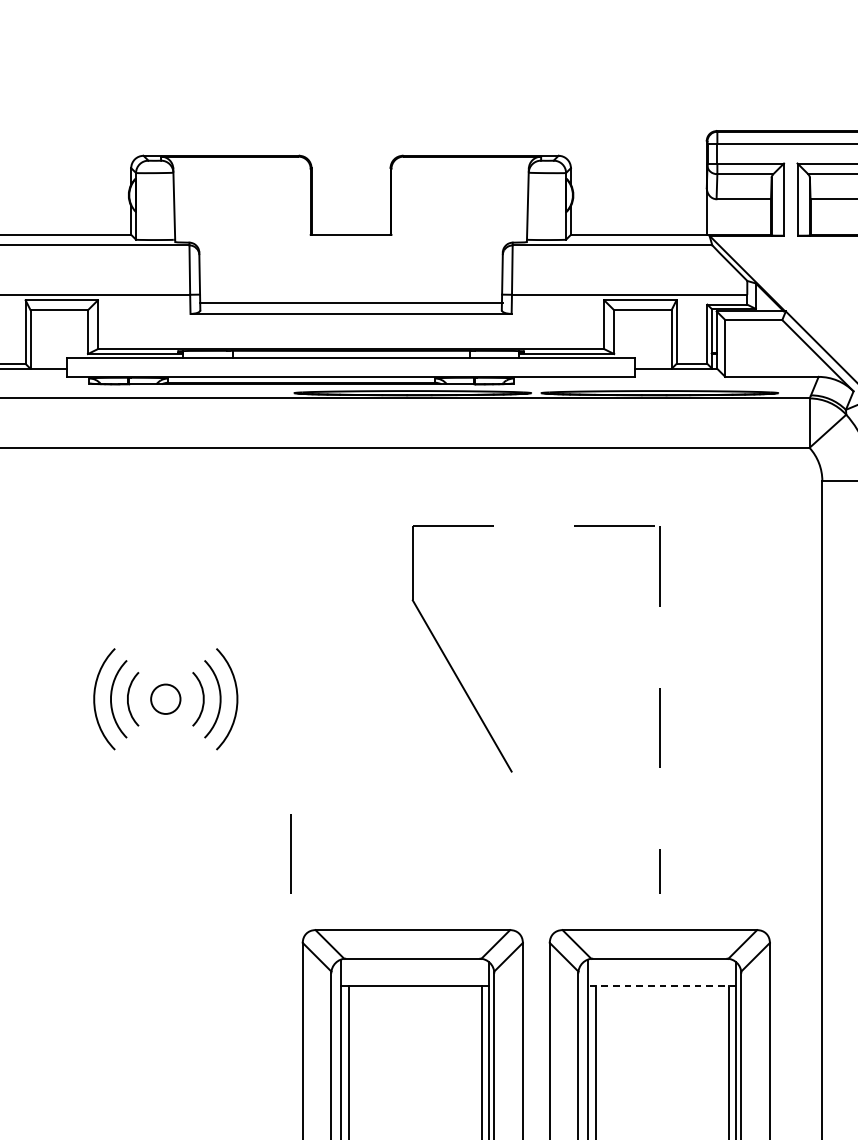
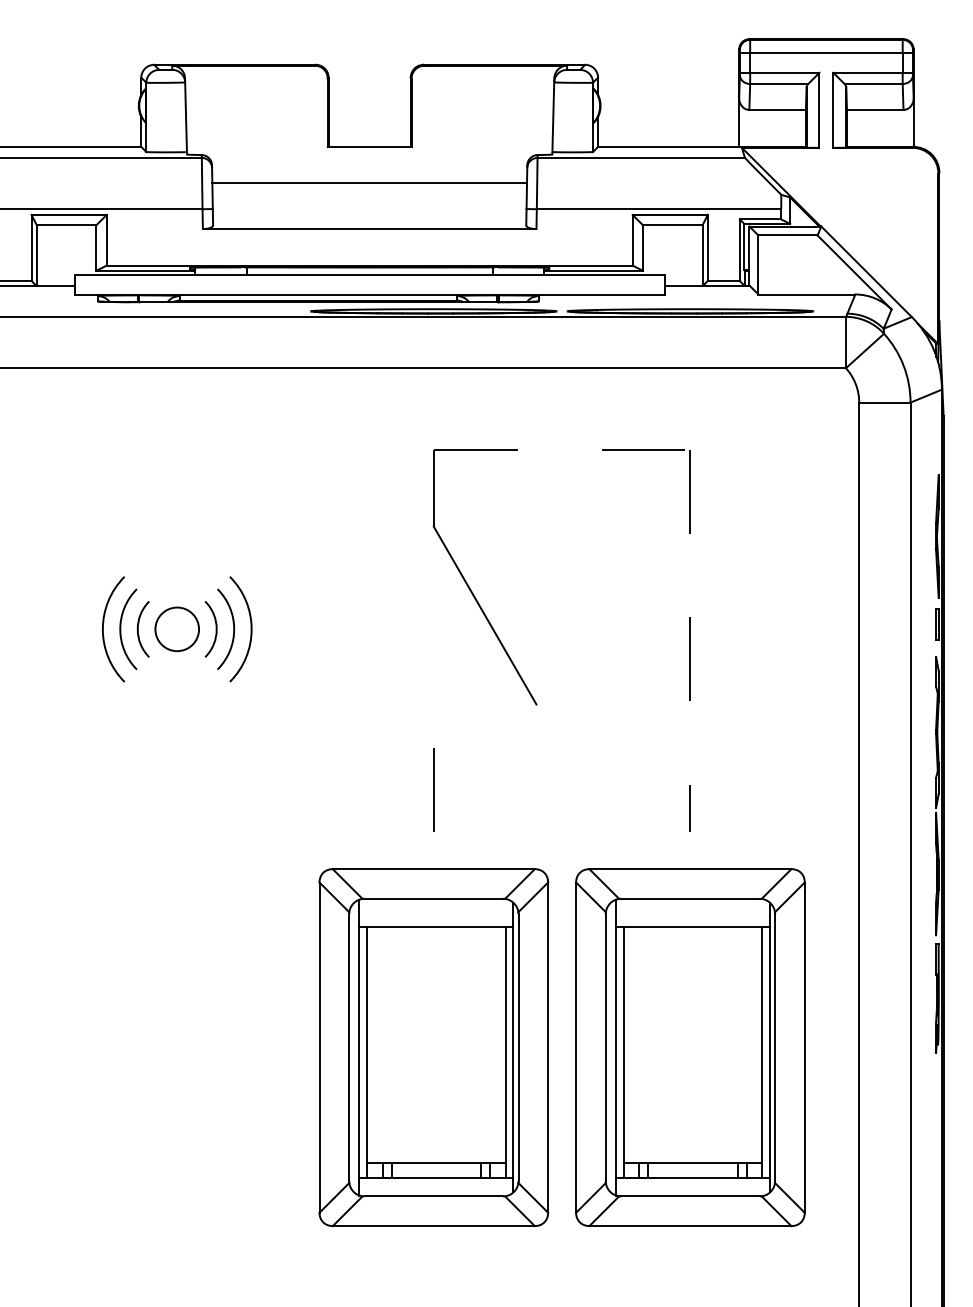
line: (350, 302) -> (369, 182), moved
circle: (166, 699) -> (177, 629), size x1.43
line: (290, 853) -> (433, 789), moved
line: (662, 986) -> (693, 927), dashed -> solid

